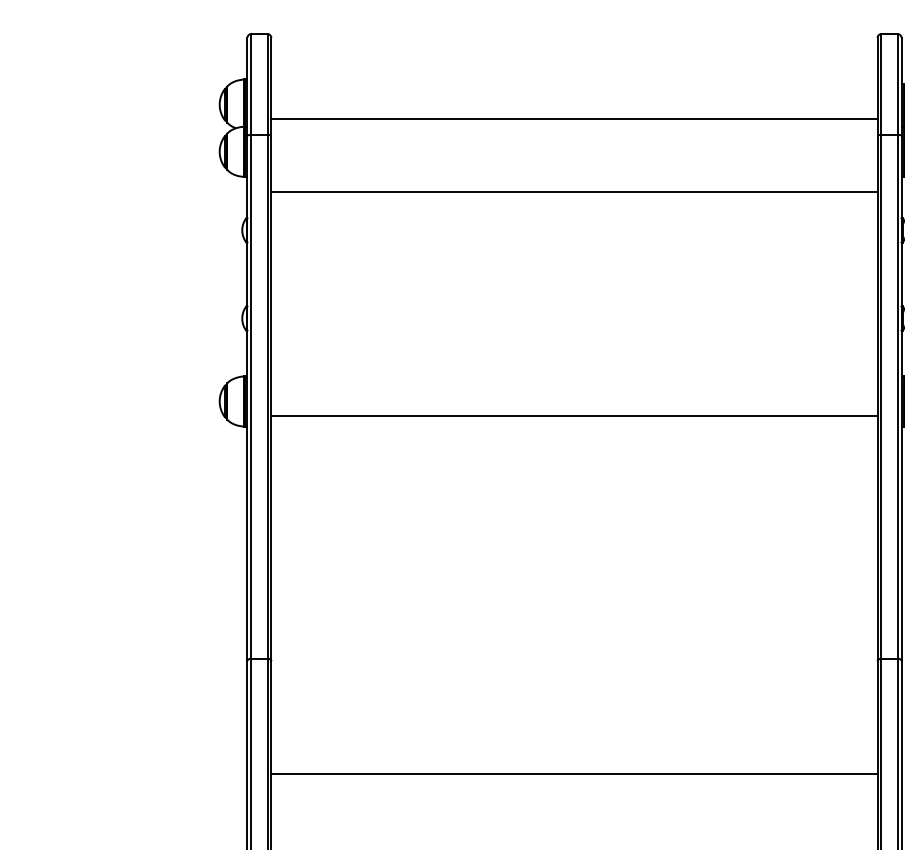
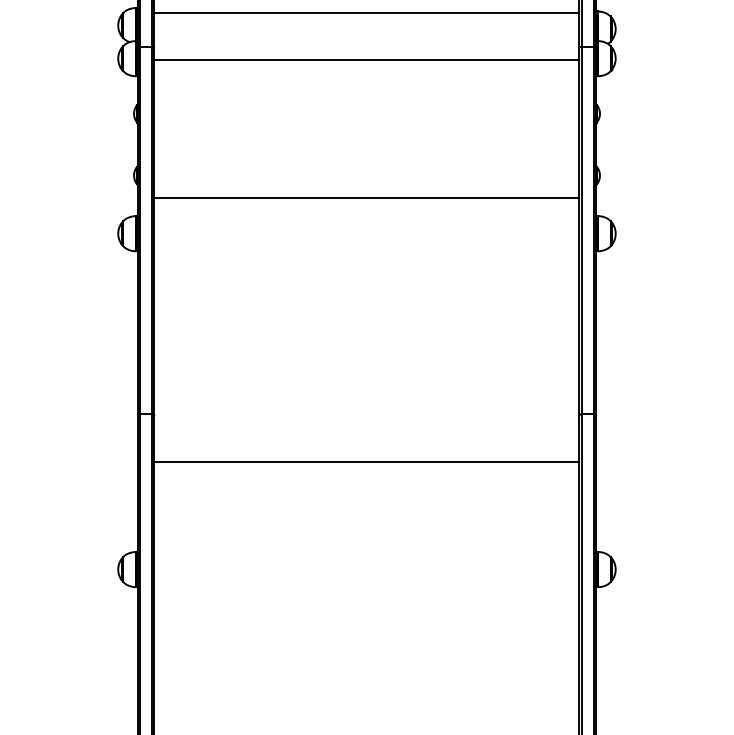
line: (573, 118) -> (366, 12), moved
line: (573, 192) -> (366, 60), moved
line: (573, 416) -> (366, 198), moved
line: (573, 773) -> (366, 461), moved

